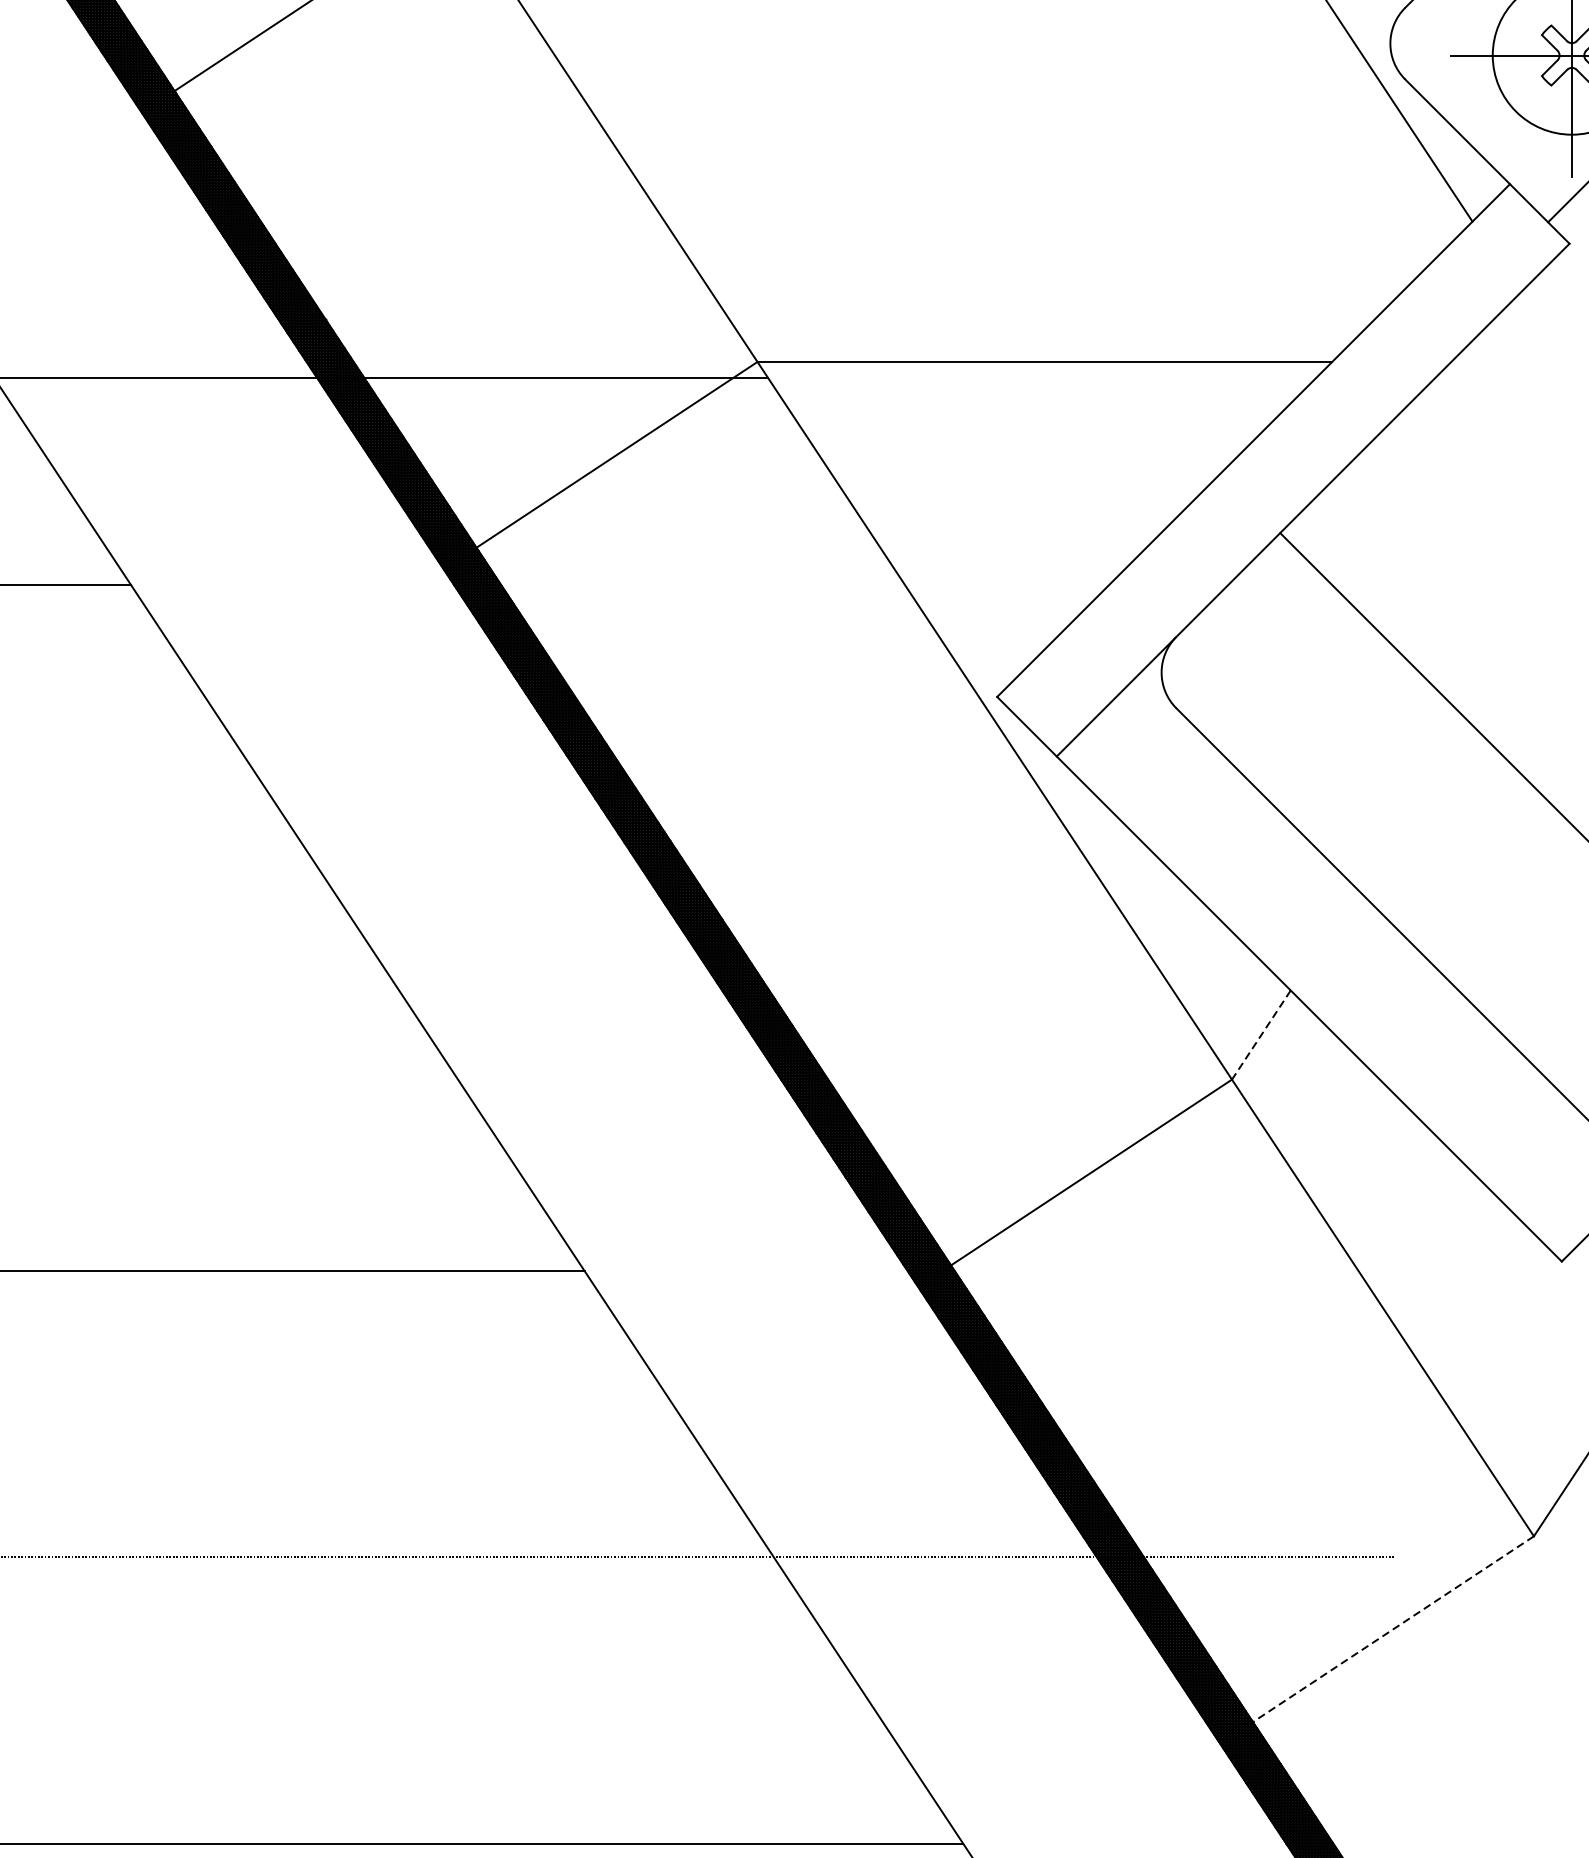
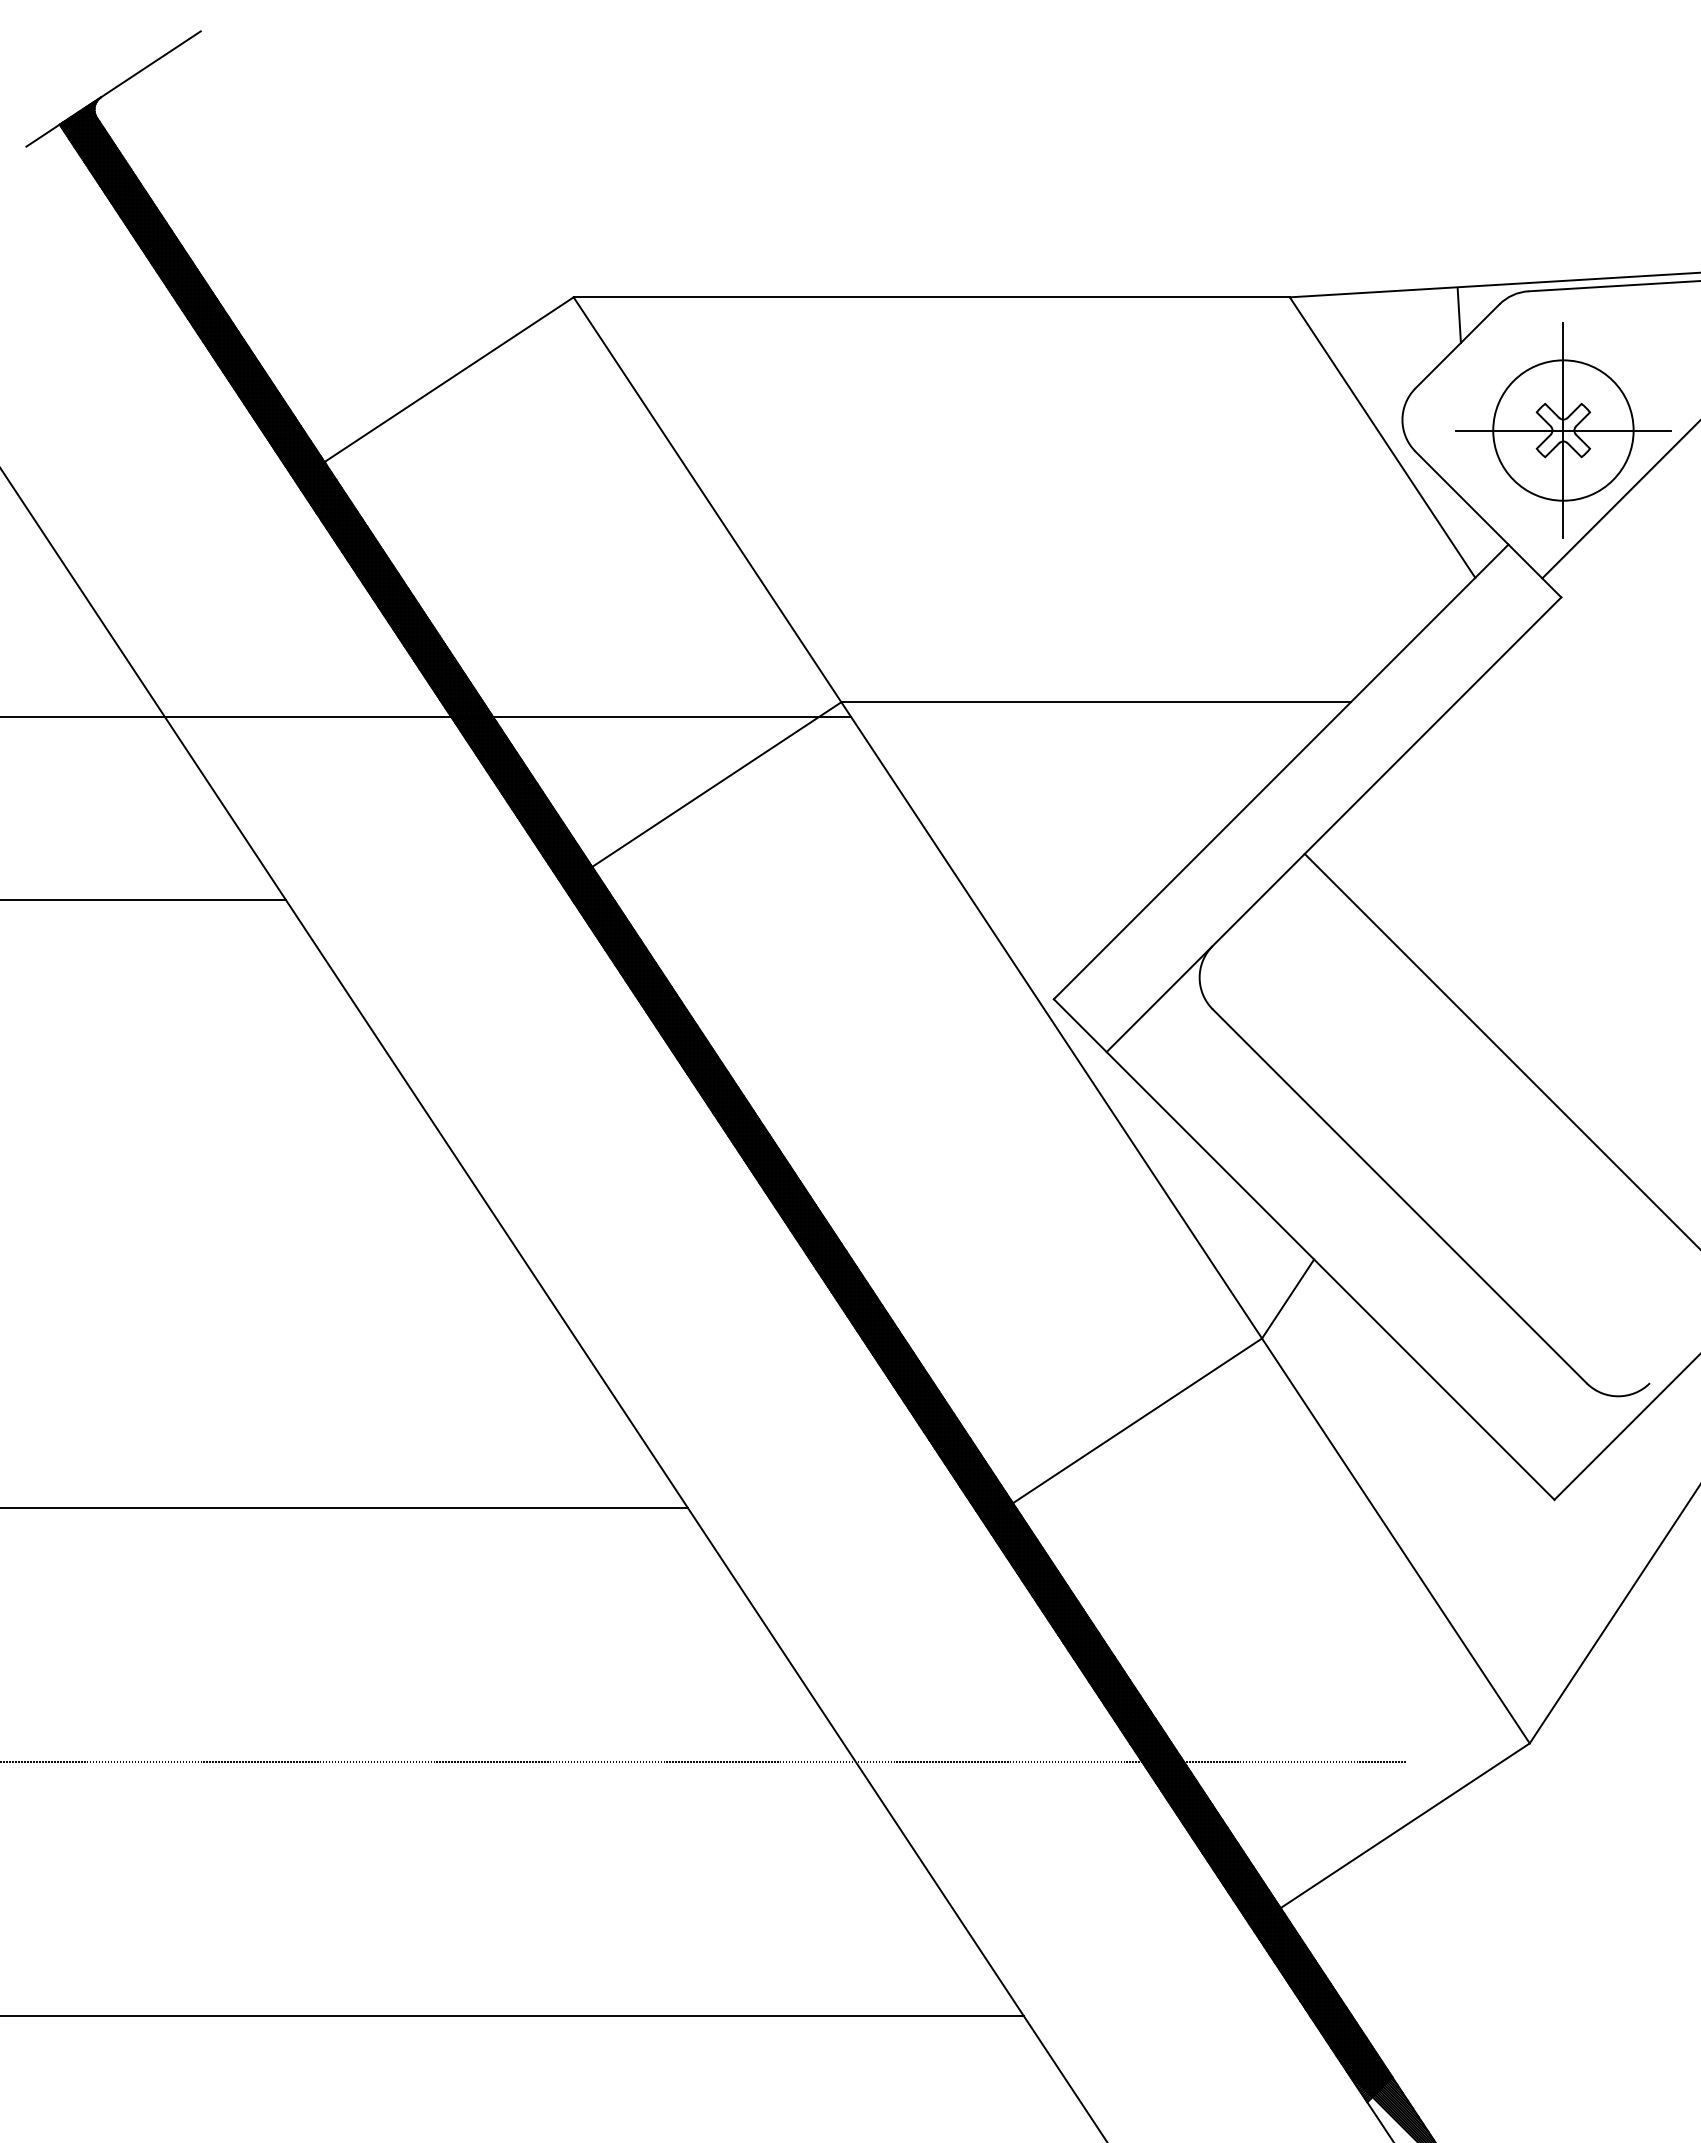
line: (1260, 1035) -> (1287, 1299), dashed -> solid
line: (1392, 1630) -> (1404, 1826), dashed -> solid

